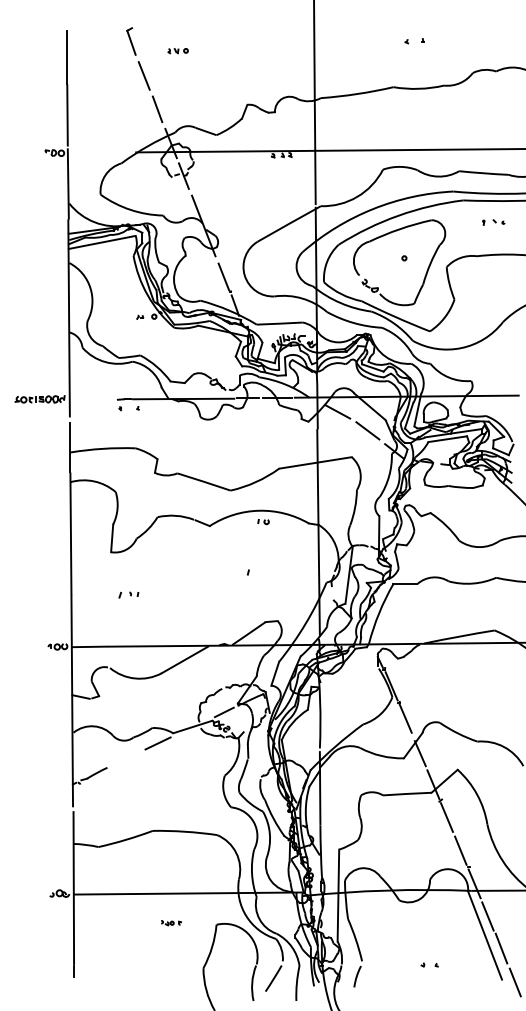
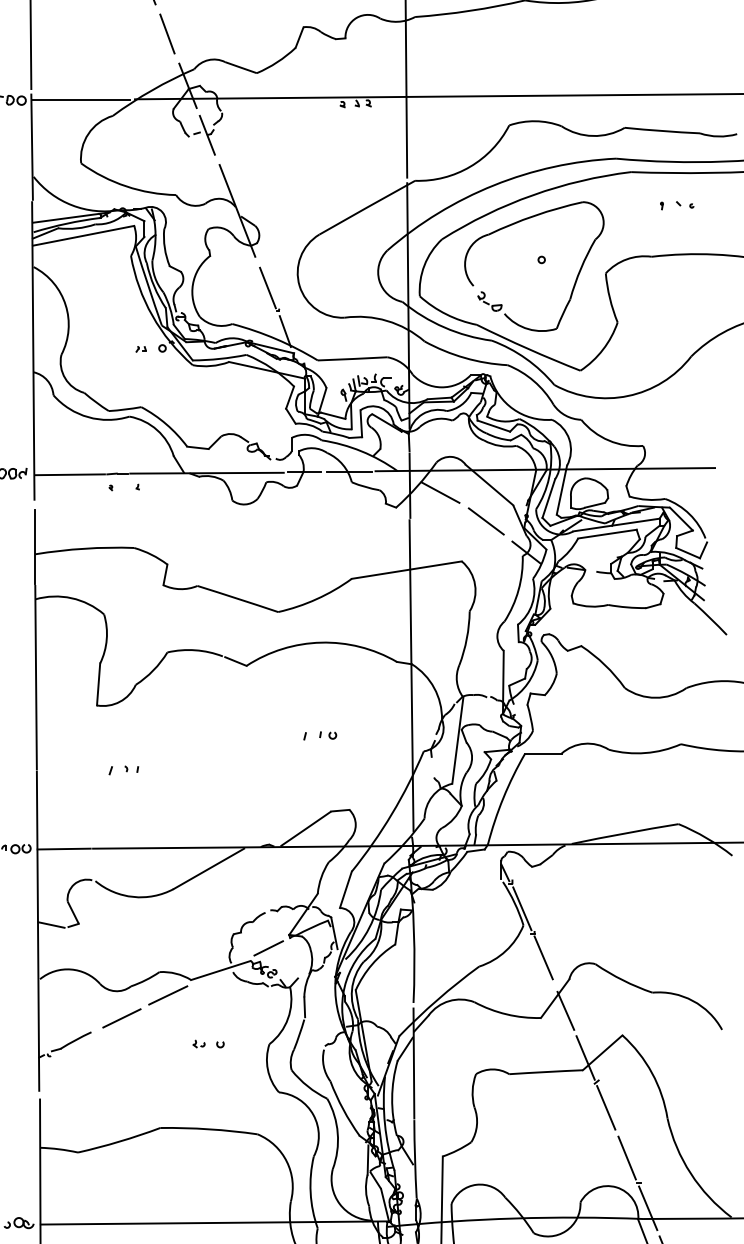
line: (100, 152) -> (80, 99), added
line: (93, 399) -> (70, 473), added
part: (263, 522) -> (328, 736), moved
line: (127, 758) -> (121, 1018), added
part: (184, 775) -> (208, 1044), added

